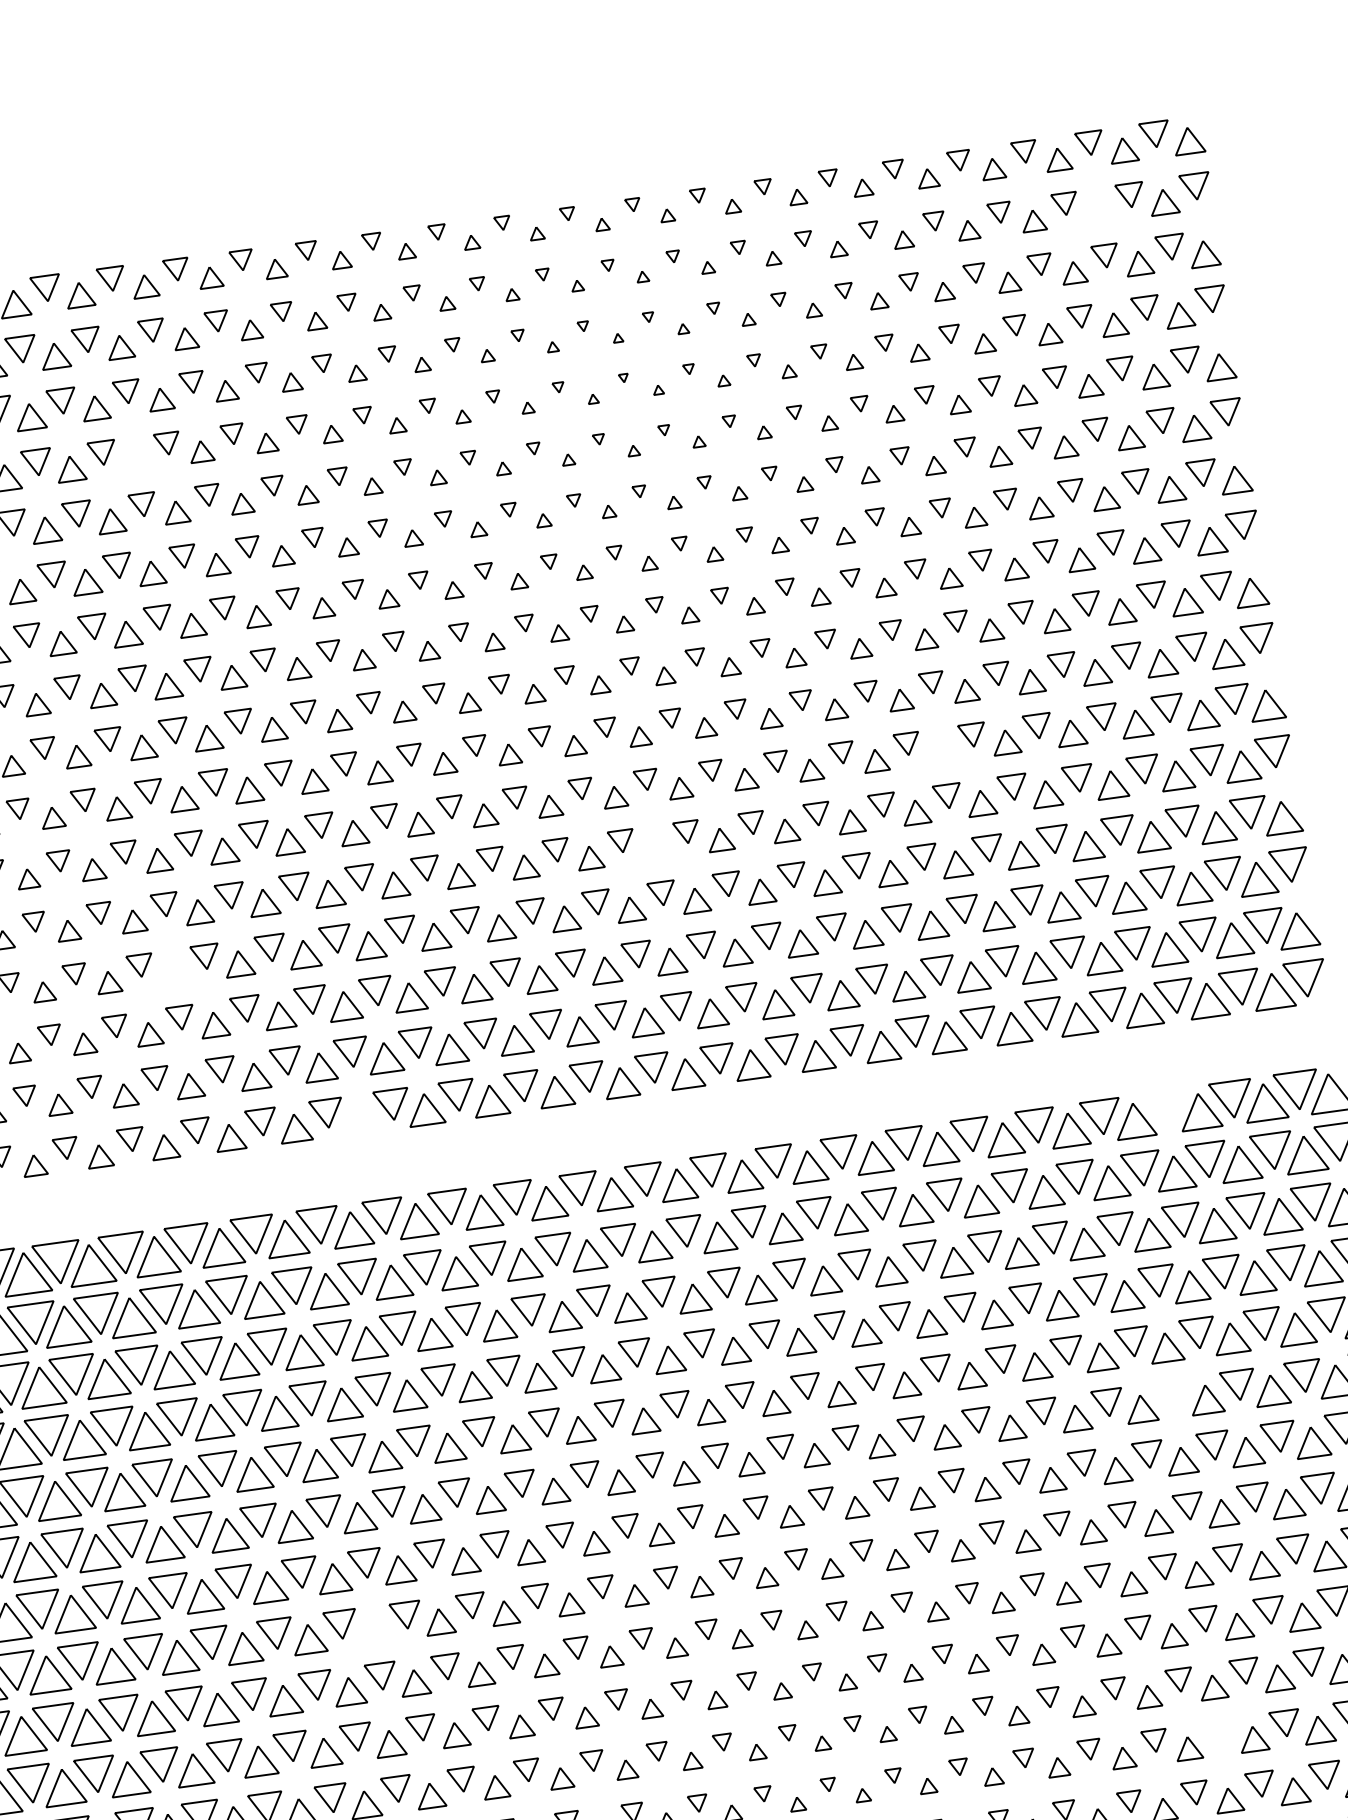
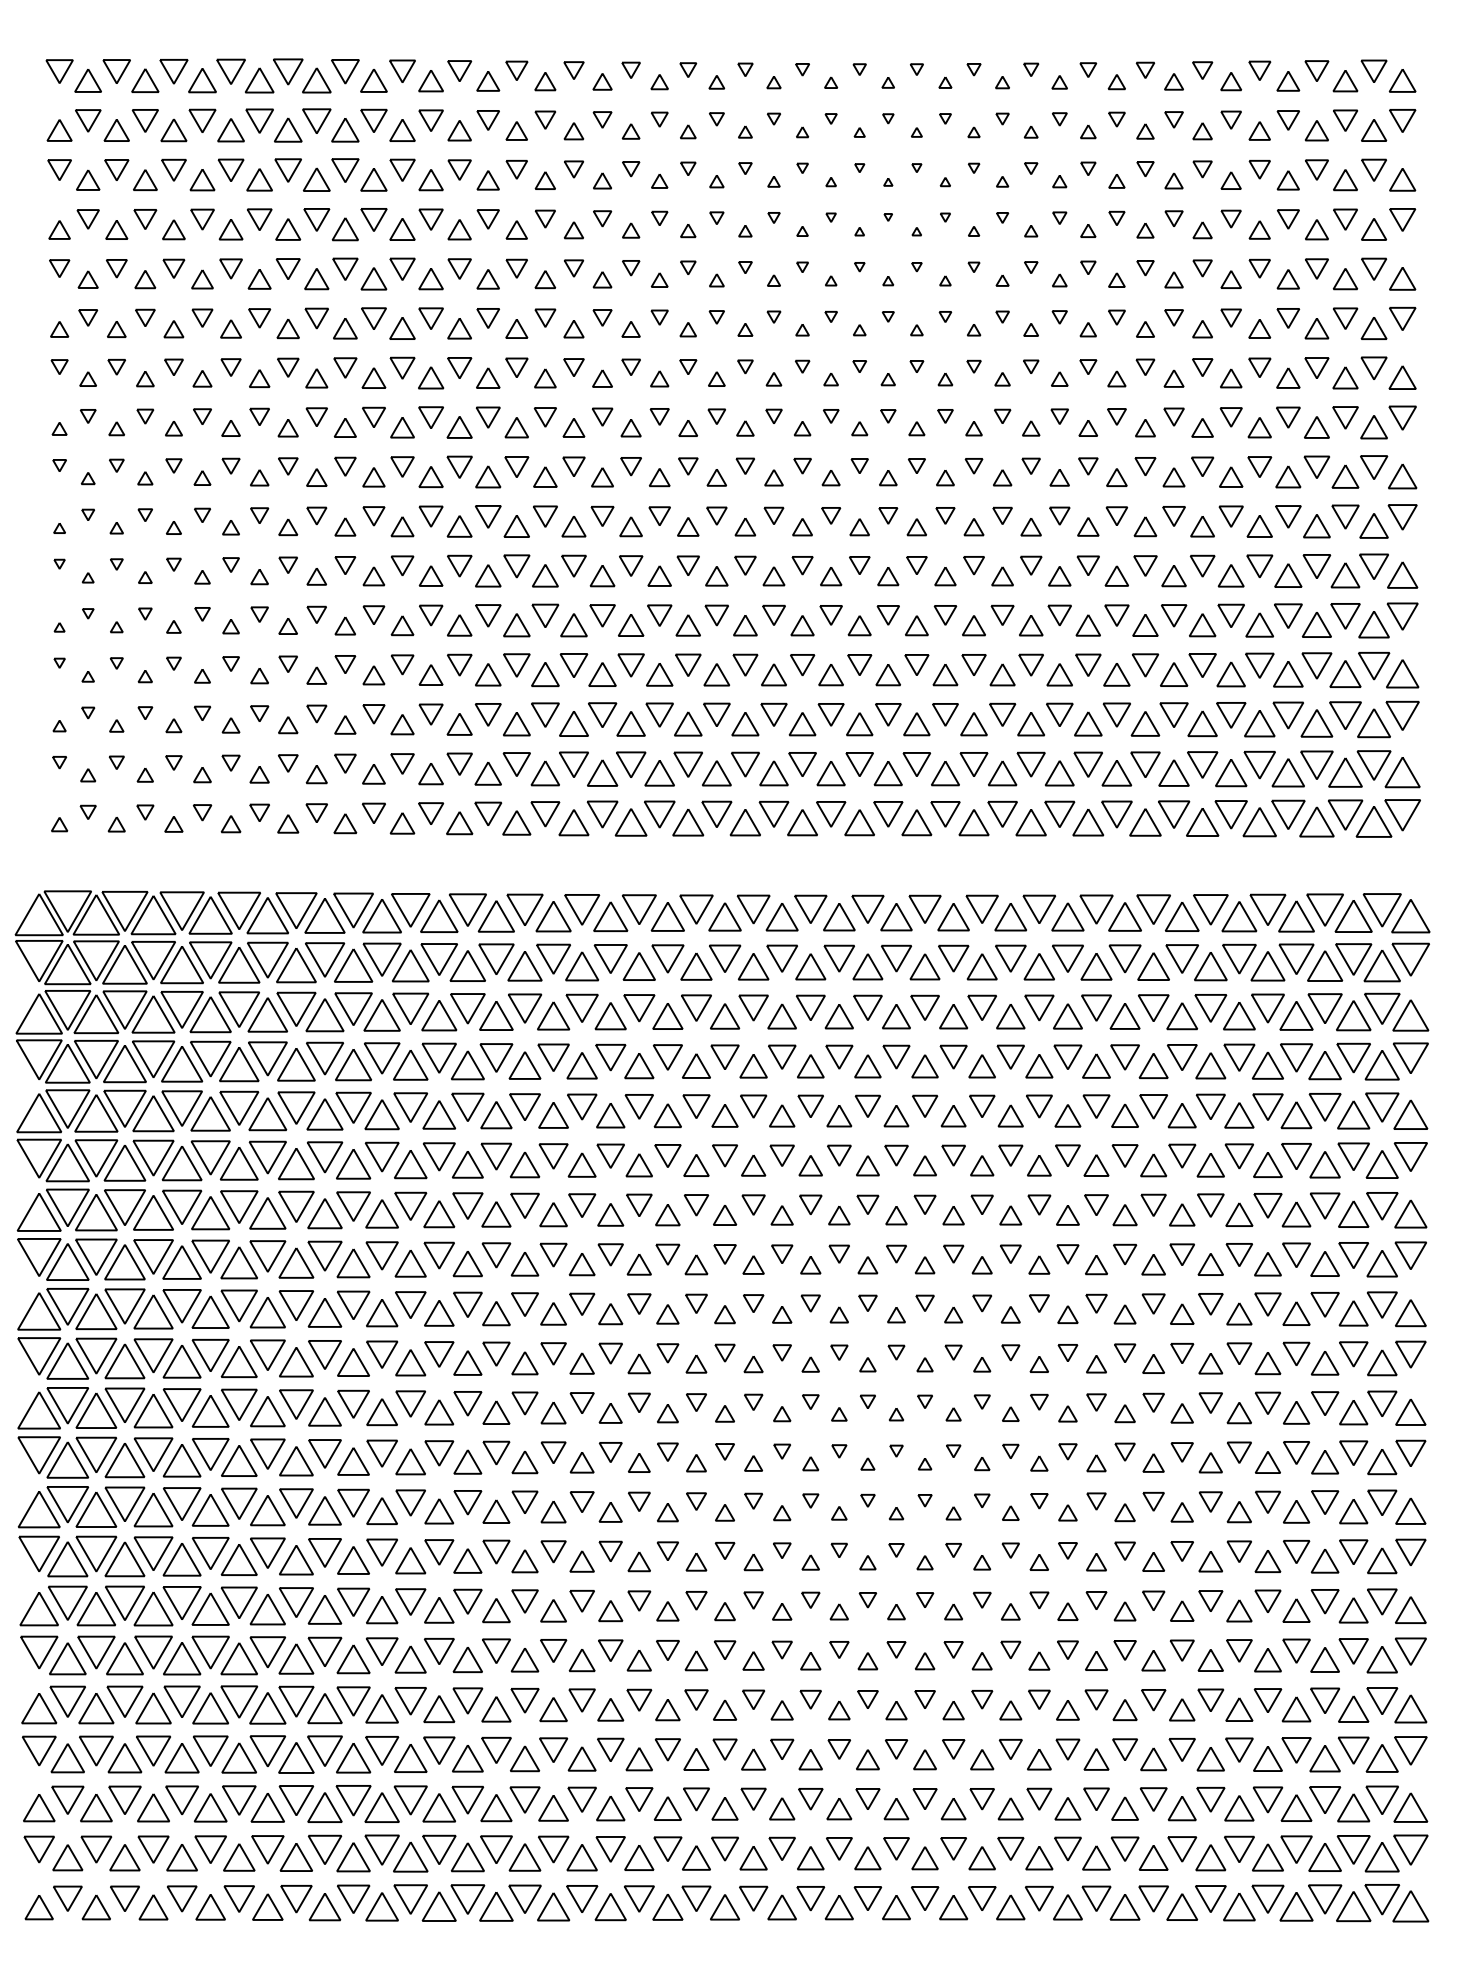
part: (1098, 211) -> (1316, 130), added
part: (136, 459) -> (459, 229), added
part: (940, 750) -> (1116, 575), added
part: (655, 848) -> (859, 625), added
part: (173, 972) -> (430, 674), added
part: (1166, 1108) -> (1267, 909), added
part: (360, 1118) -> (573, 822), added
part: (1172, 1394) -> (1238, 1156), added
part: (374, 1630) -> (524, 1264), added
part: (1220, 1732) -> (1239, 1452), added

